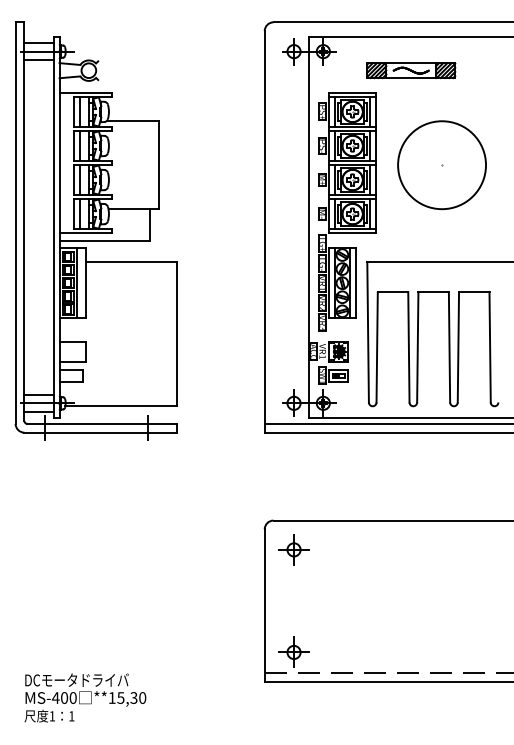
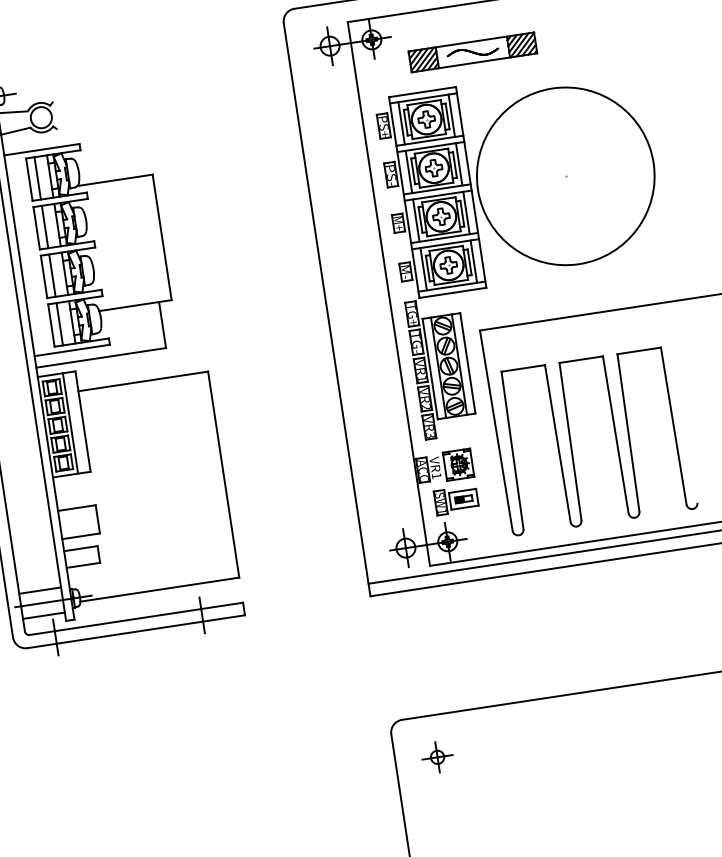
part: (411, 70) -> (473, 52), moved
circle: (442, 165) -> (566, 176), size x1.4
part: (293, 549) -> (436, 756), size x0.7

